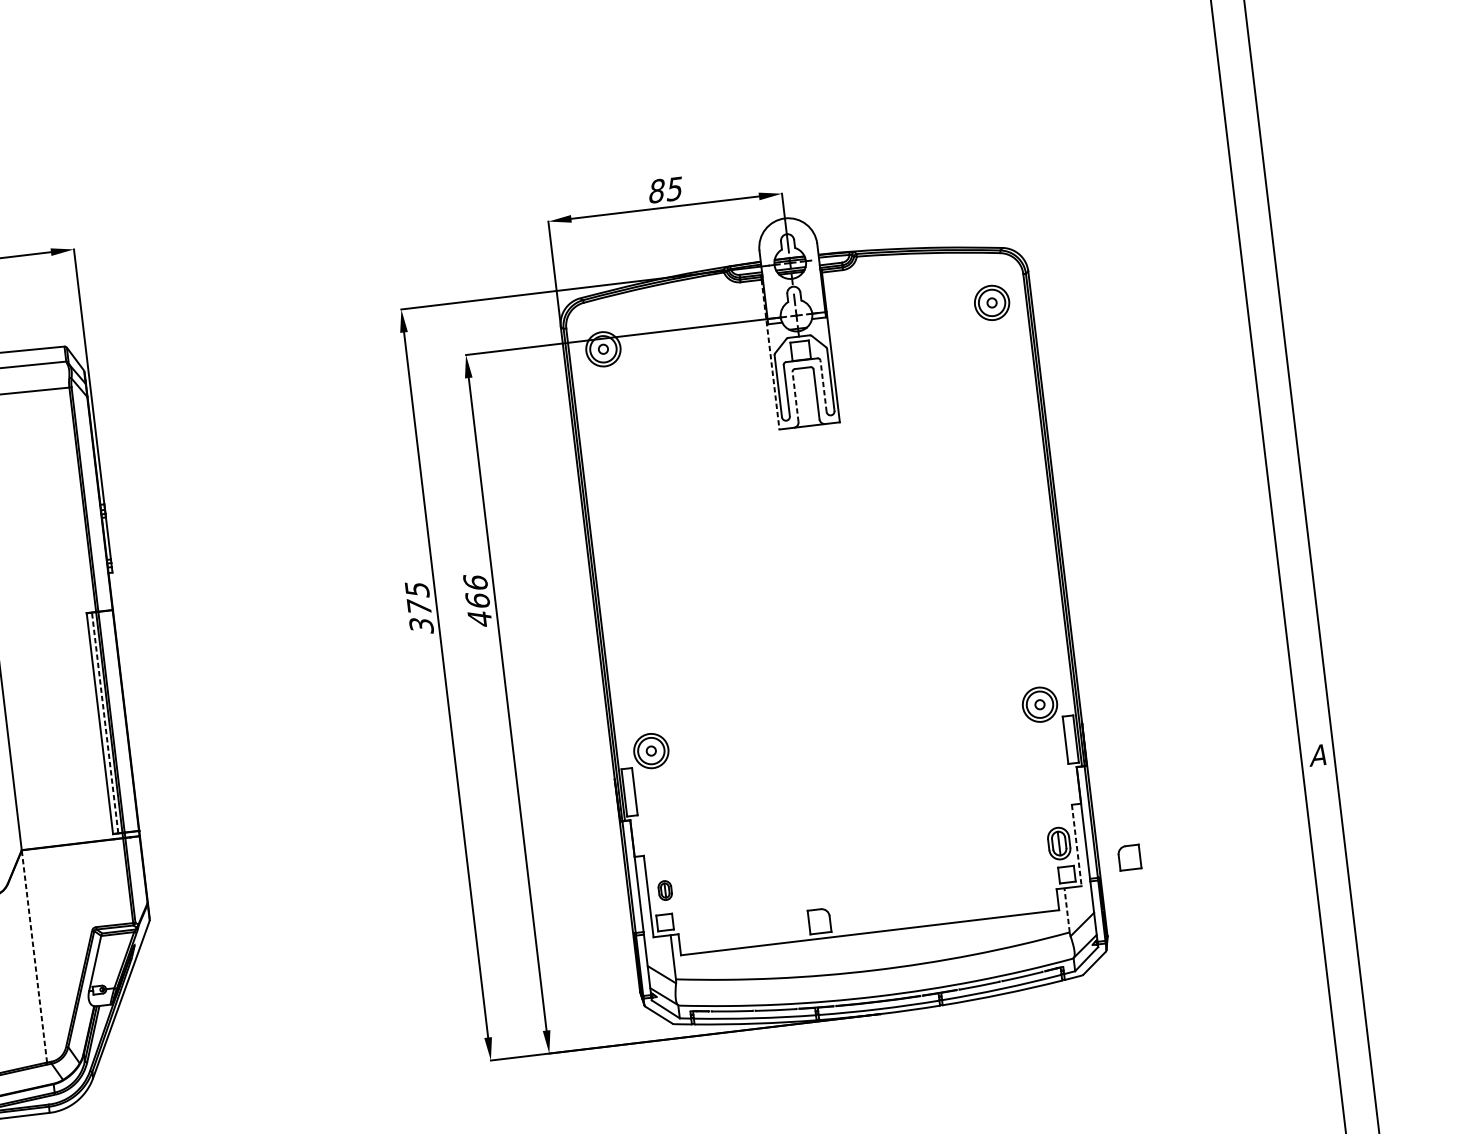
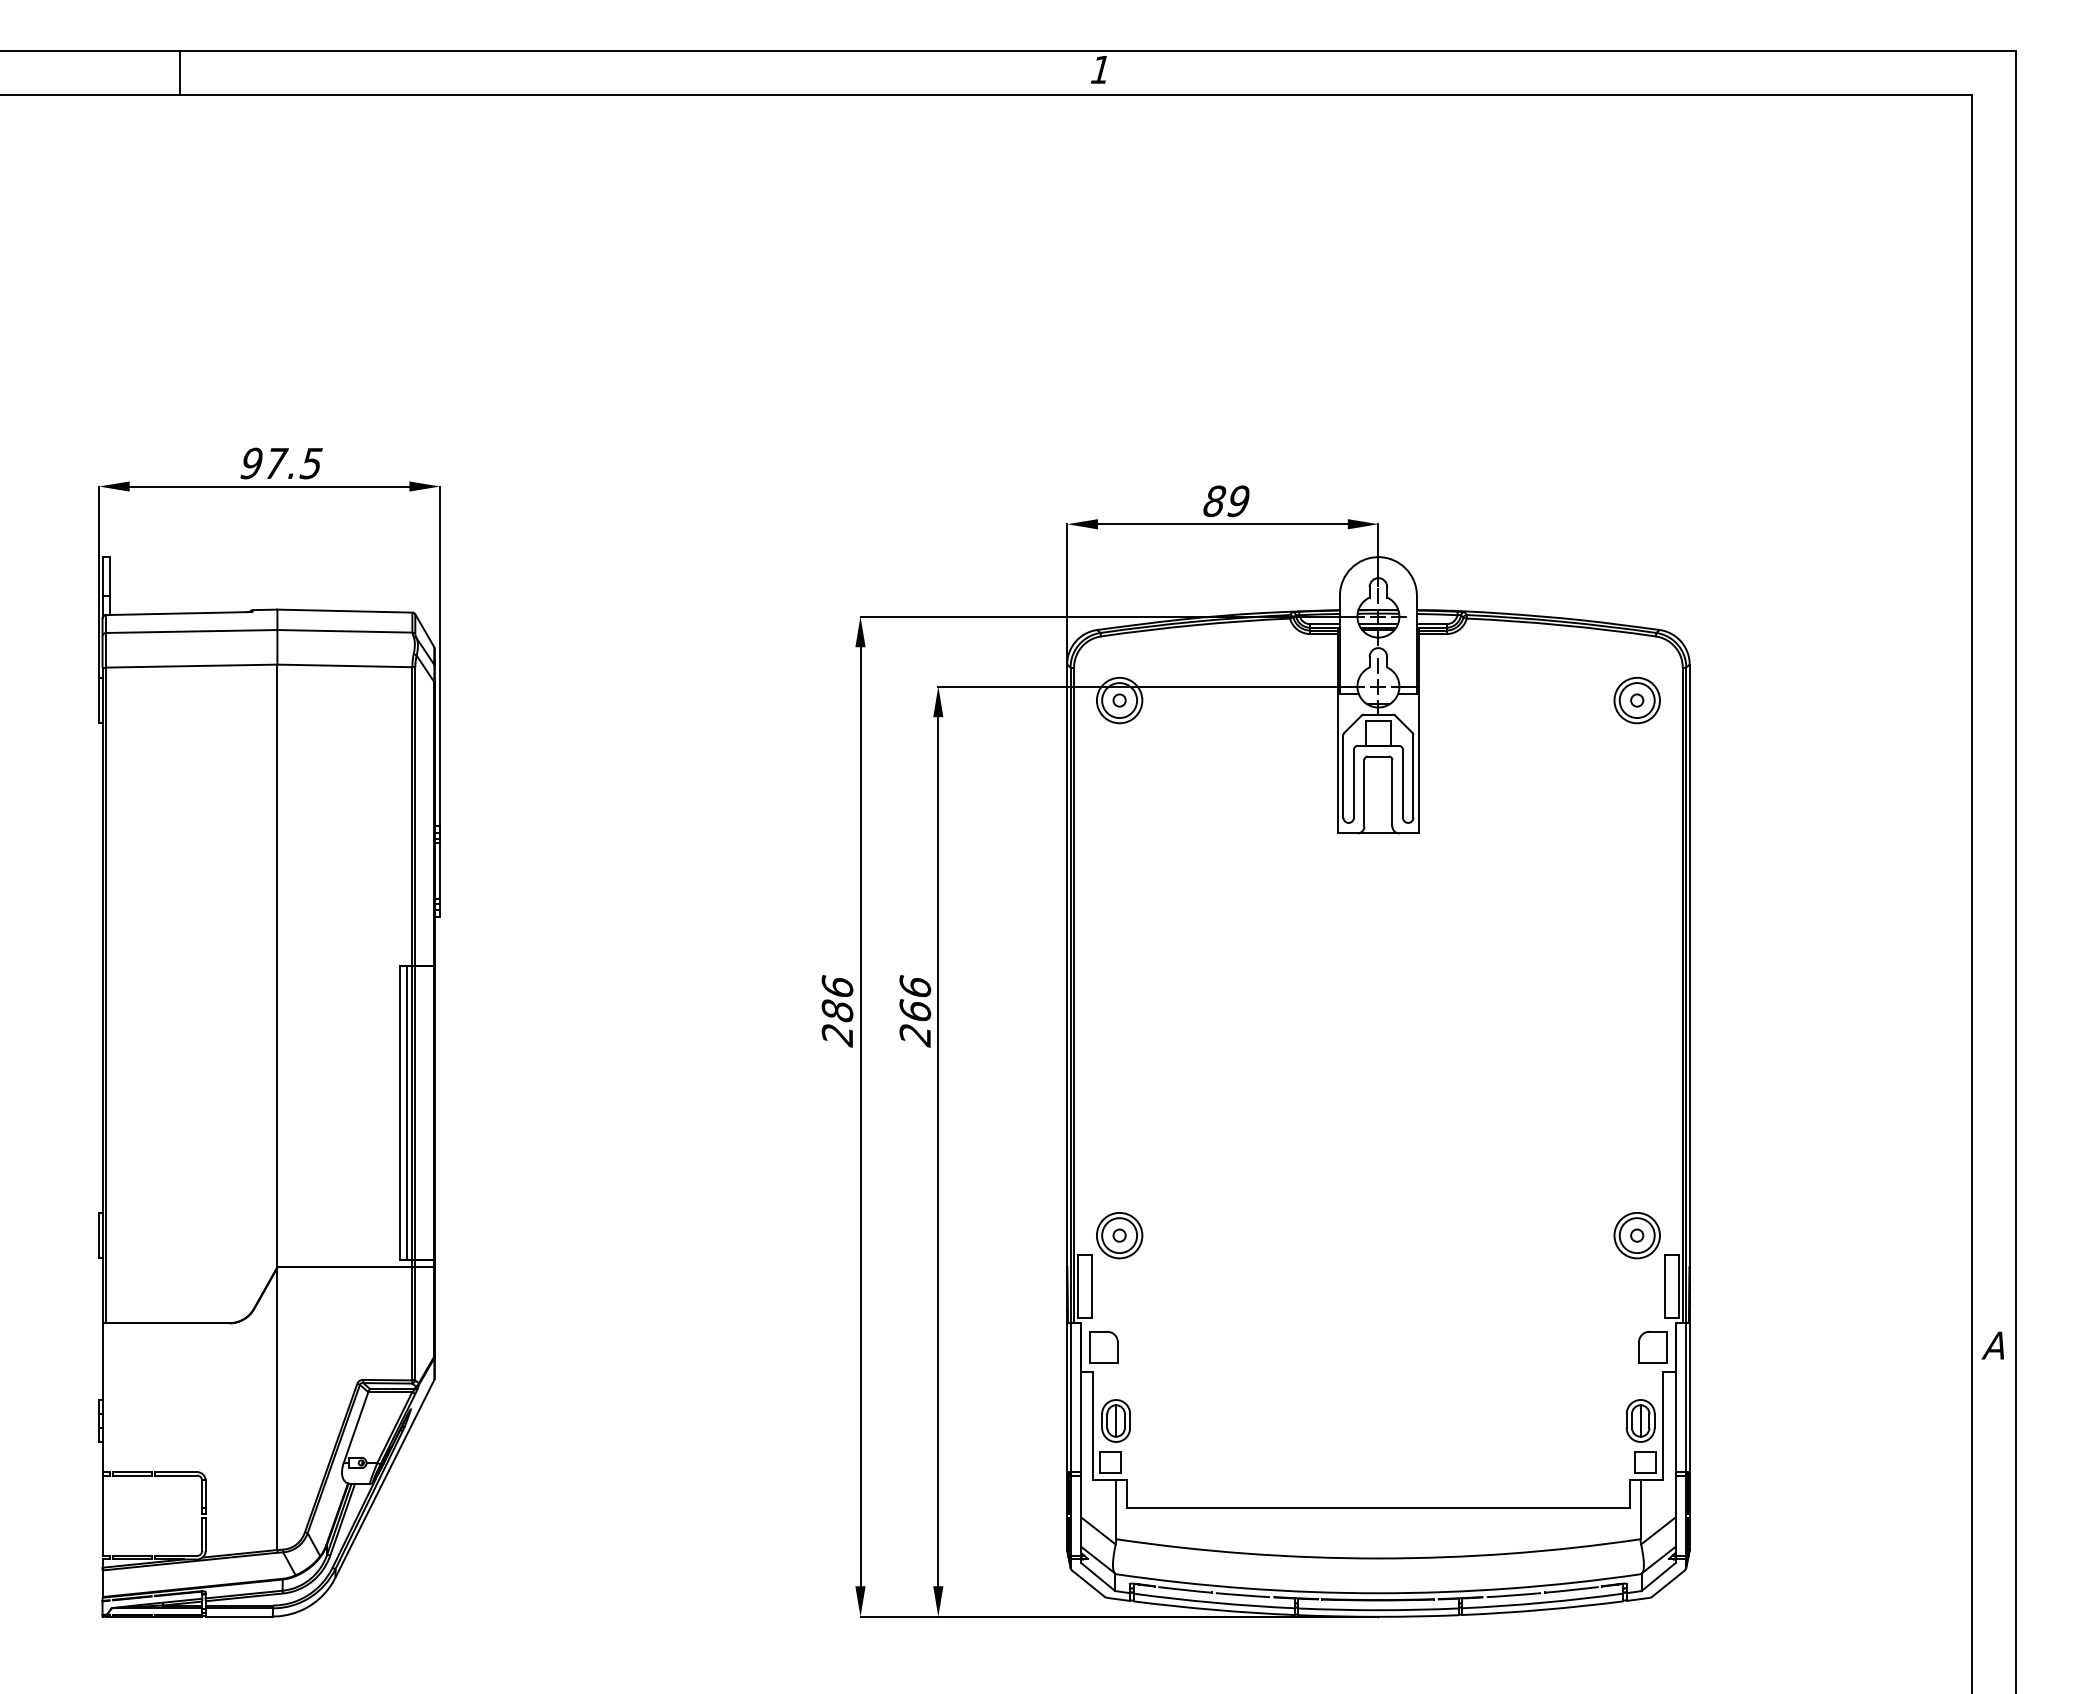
text: (674, 188) -> (1237, 500), 85 -> 89
line: (770, 354) -> (1338, 733), dashed -> solid
line: (823, 386) -> (1402, 783), dashed -> solid
line: (795, 396) -> (1364, 792), dashed -> solid
text: (419, 608) -> (837, 1011), 375 -> 286
text: (479, 619) -> (914, 1035), 466 -> 266
line: (104, 723) -> (406, 1113), dashed -> solid
line: (1076, 845) -> (1663, 1426), dashed -> solid
part: (1129, 857) -> (1652, 1347), moved
part: (664, 890) -> (1115, 1420), size x1.67
line: (1066, 910) -> (1640, 1509), dashed -> solid
part: (819, 921) -> (1103, 1347), moved
line: (34, 956) -> (277, 1408), dashed -> solid

